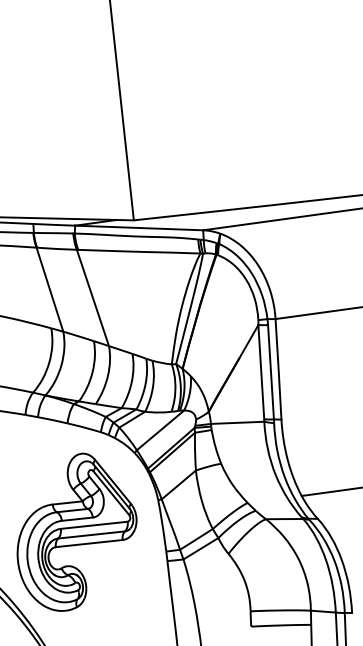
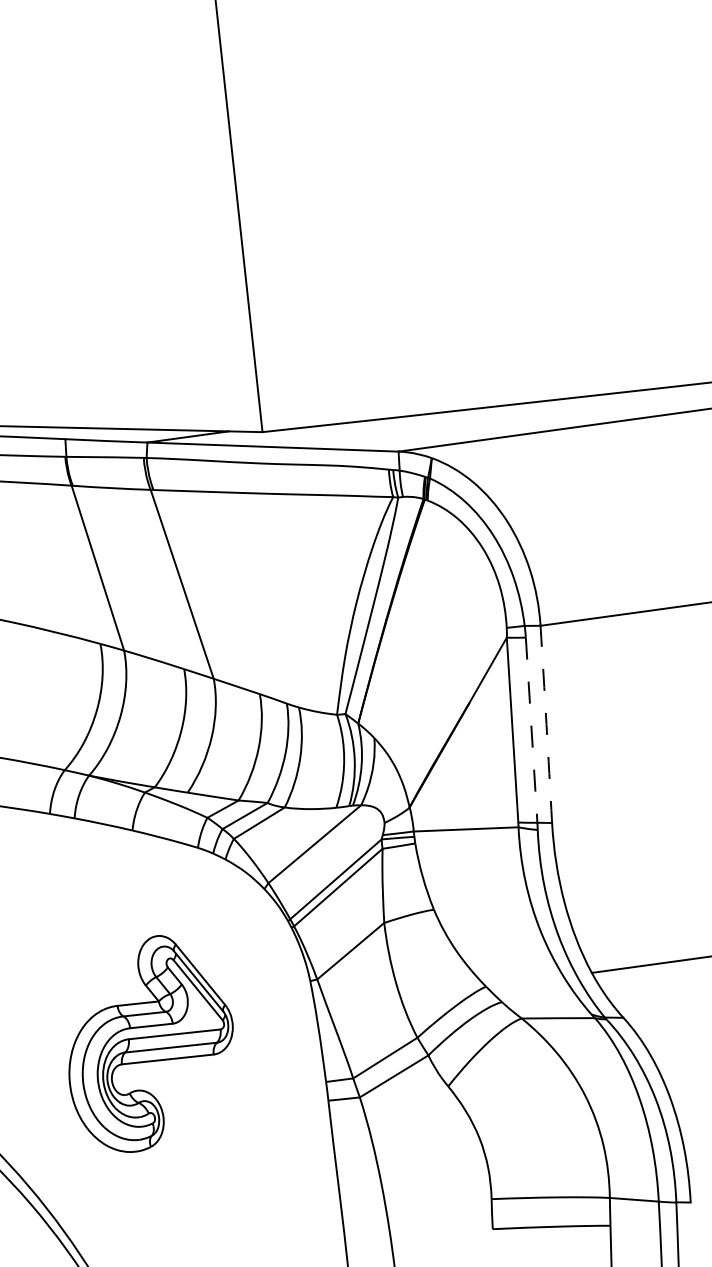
arc: (278, 369) -> (546, 724), solid -> dashed
line: (271, 372) -> (532, 730), solid -> dashed
part: (76, 531) -> (149, 1042), size x0.7

